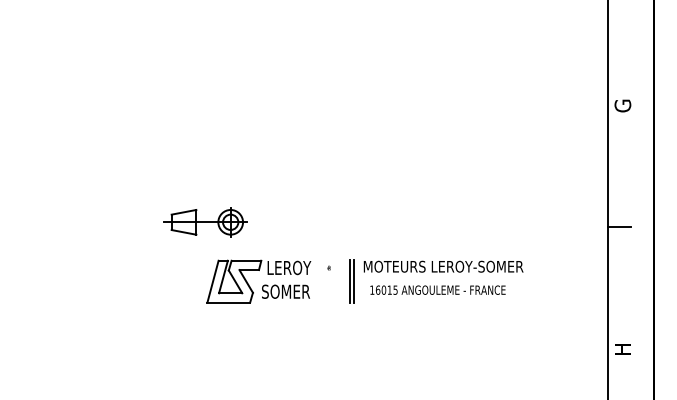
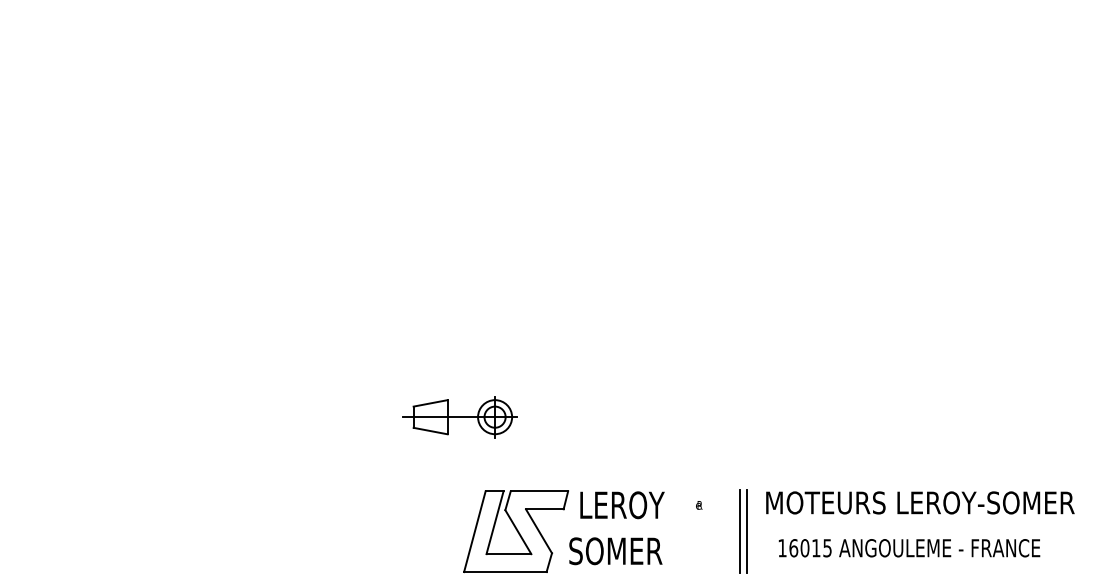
part: (205, 222) -> (460, 417), size x0.71

